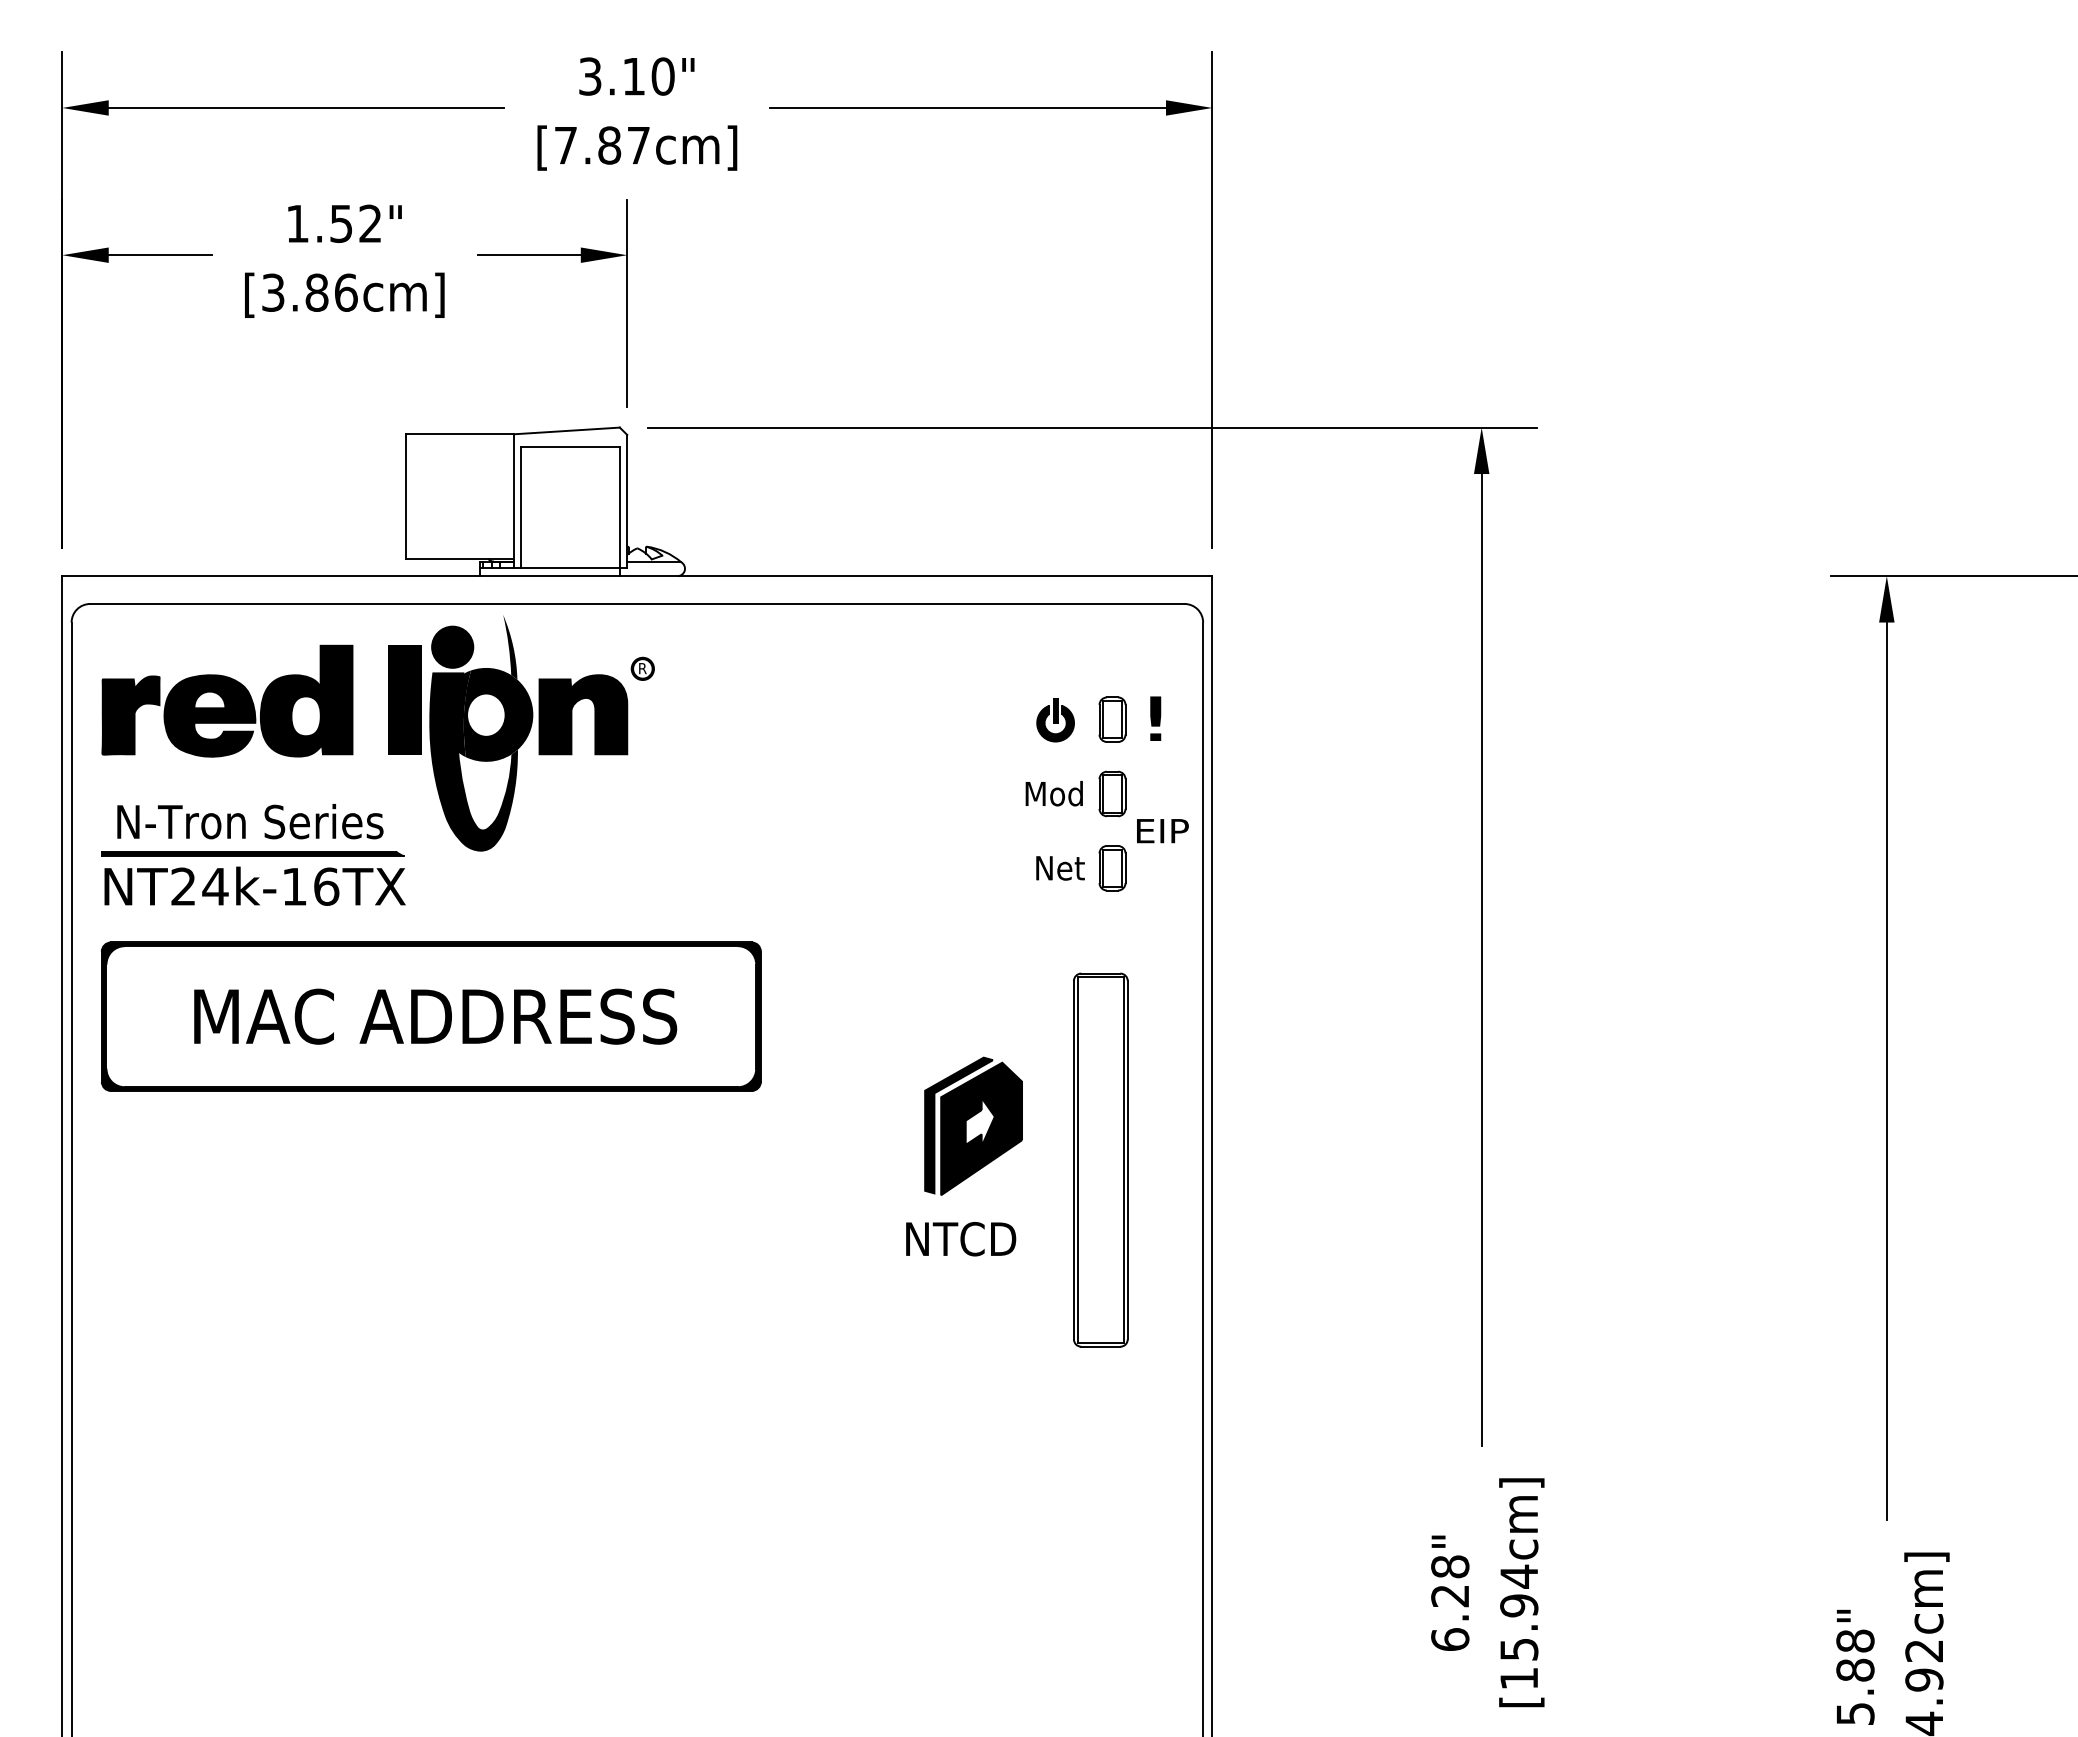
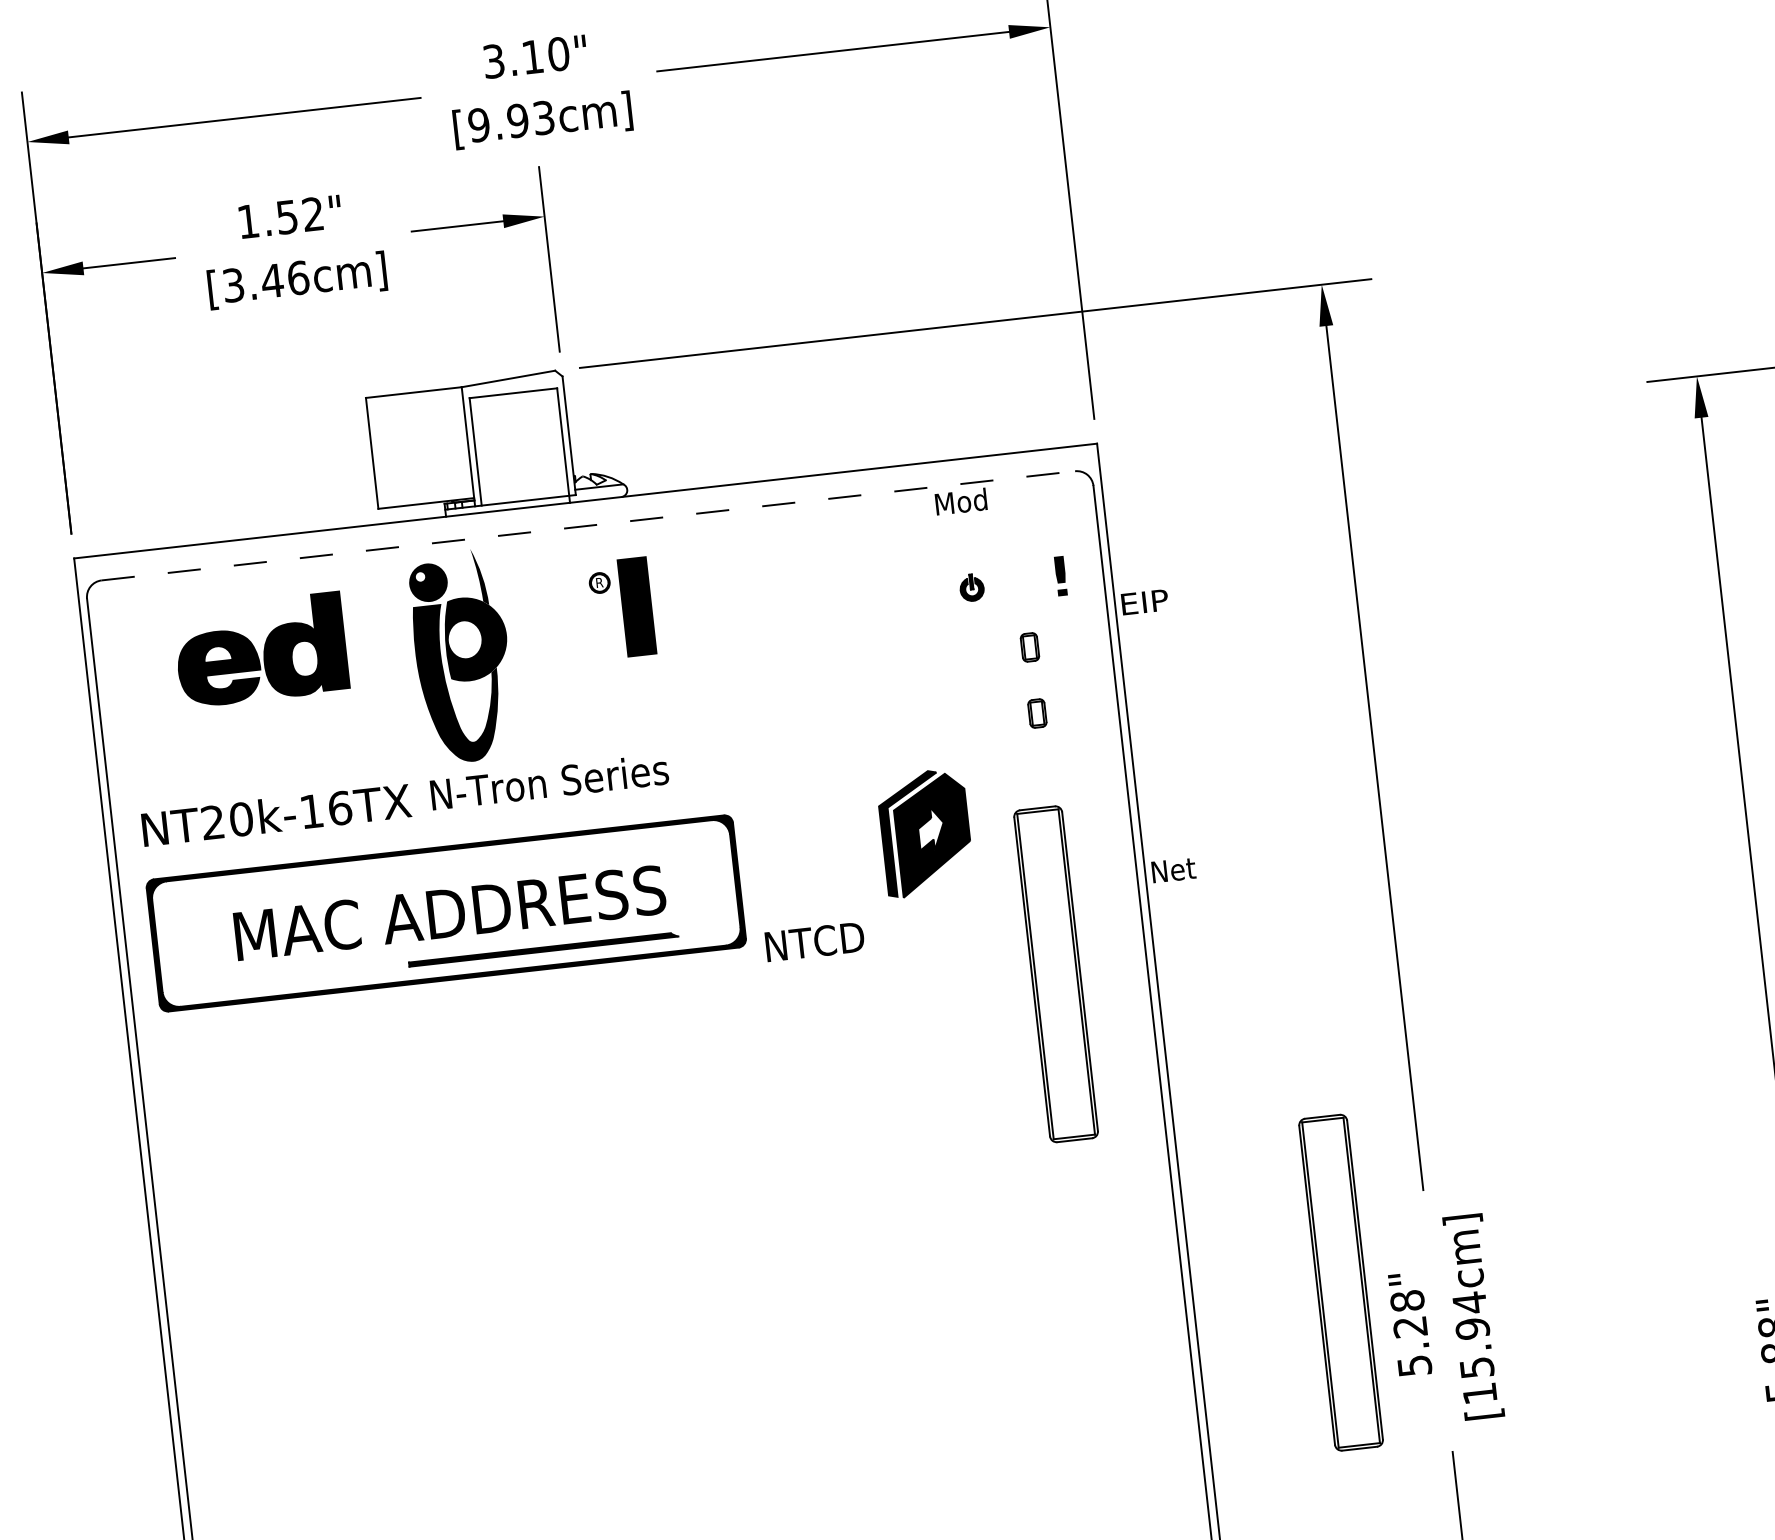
text: (601, 145) -> (510, 121), [7.87cm] -> [9.93cm]
text: (316, 292) -> (271, 280), [3.86cm] -> [3.46cm]
line: (637, 603) -> (588, 525), solid -> dashed
fill: (444, 639) -> (420, 576), removed
part: (404, 699) -> (636, 606), moved
fill: (455, 713) -> (437, 641), removed
fill: (583, 714) -> (551, 629), removed
fill: (130, 715) -> (148, 675), removed
part: (1112, 719) -> (1022, 581), removed
part: (1055, 720) -> (971, 587), size x0.7
text: (1053, 793) -> (960, 501), moved
part: (1112, 793) -> (1029, 646), size x0.7
text: (250, 821) -> (549, 781), moved
text: (1162, 831) -> (1144, 602), moved
part: (252, 853) -> (543, 949), moved
text: (1060, 868) -> (1173, 870), moved
part: (1112, 868) -> (1037, 713), size x0.7
text: (215, 886) -> (241, 819), NT24k-16TX -> NT20k-16TX
part: (973, 1125) -> (925, 832), moved
text: (961, 1239) -> (815, 942), moved
part: (1378, 1537) -> (1340, 1282), added
text: (1450, 1639) -> (1414, 1365), 6.28" -> 5.28"

